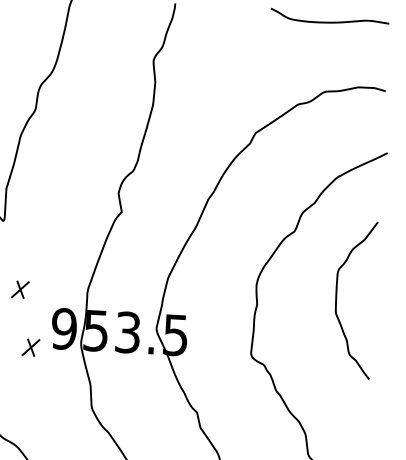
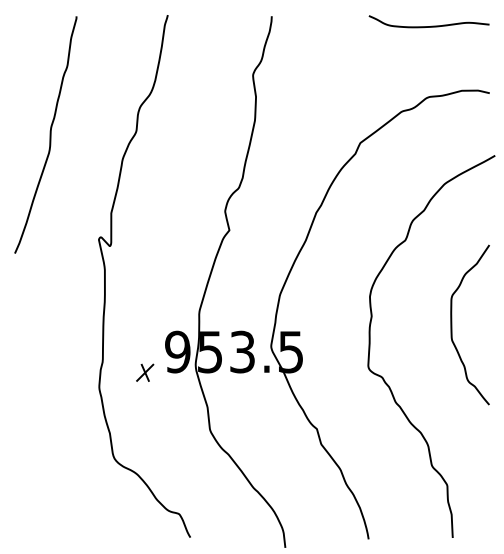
part: (20, 289) -> (131, 314), removed
curve: (337, 298) -> (452, 324), moved

